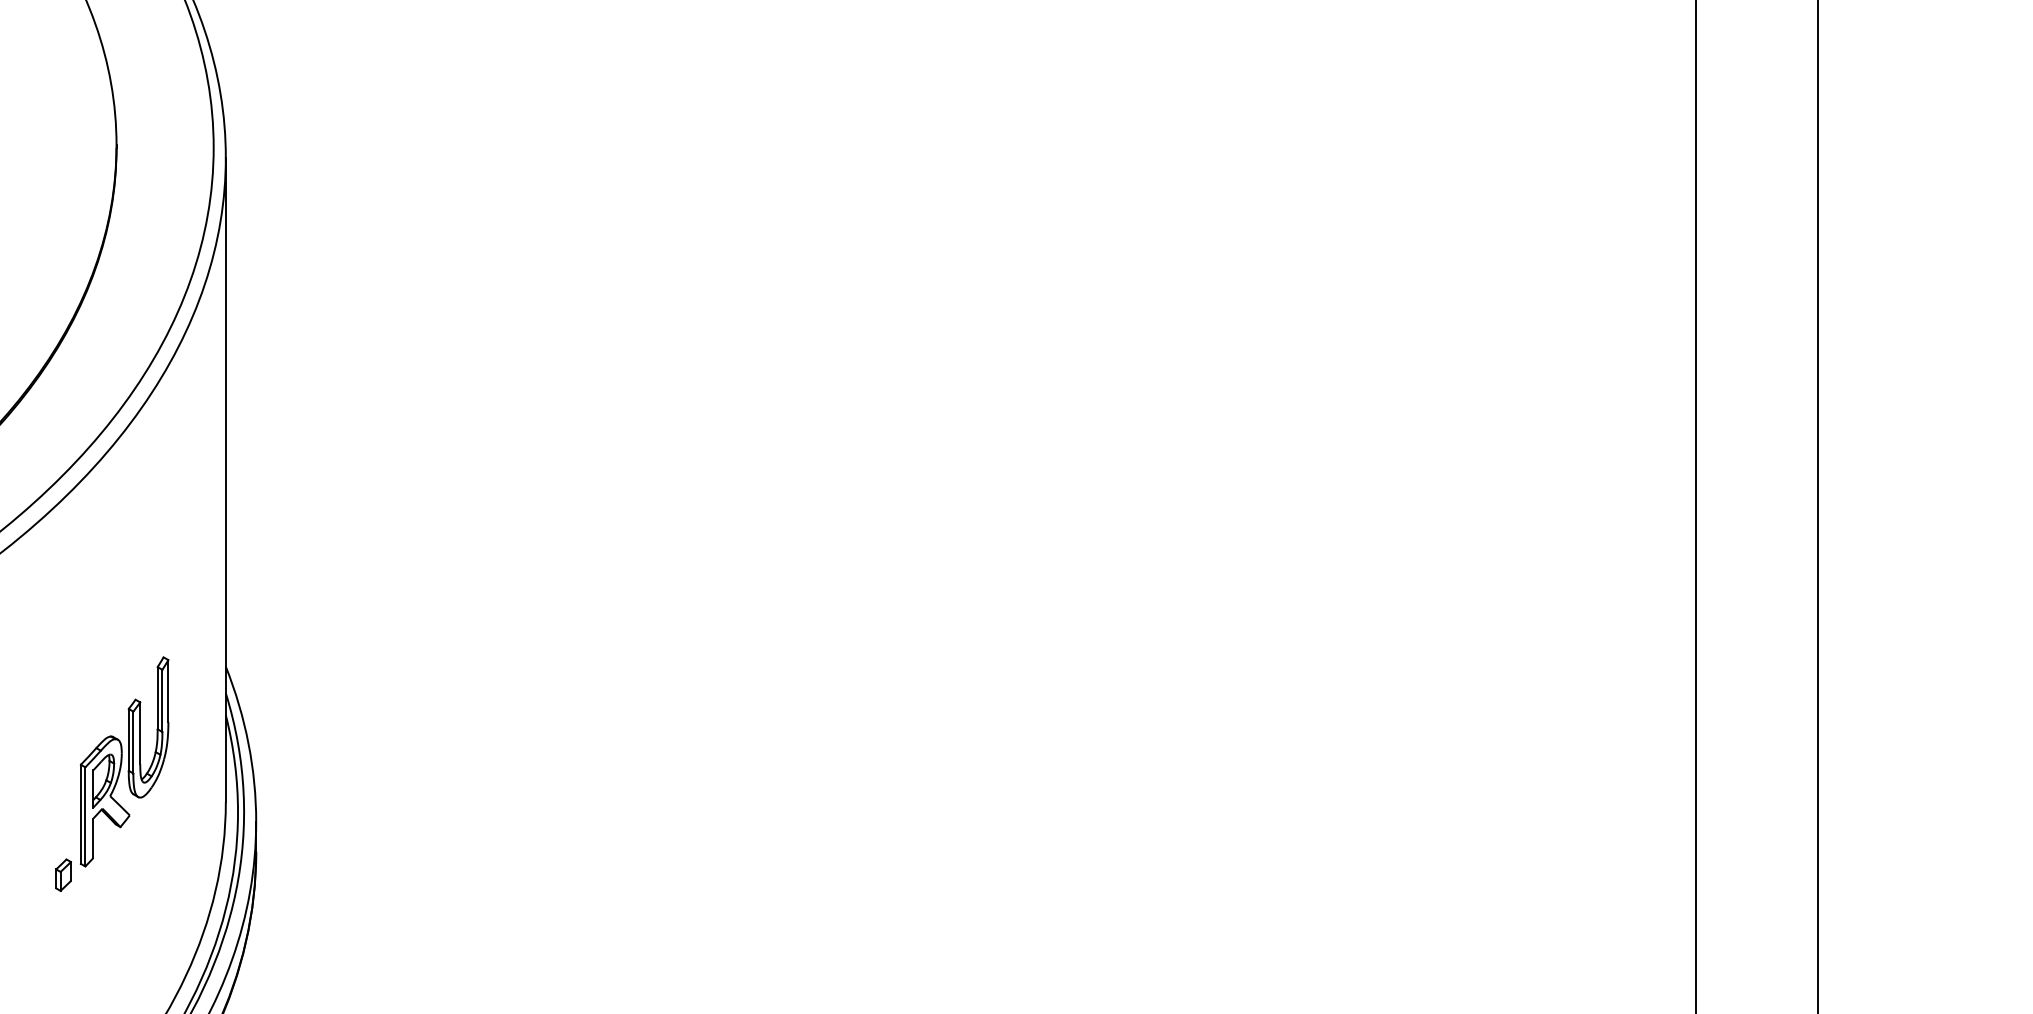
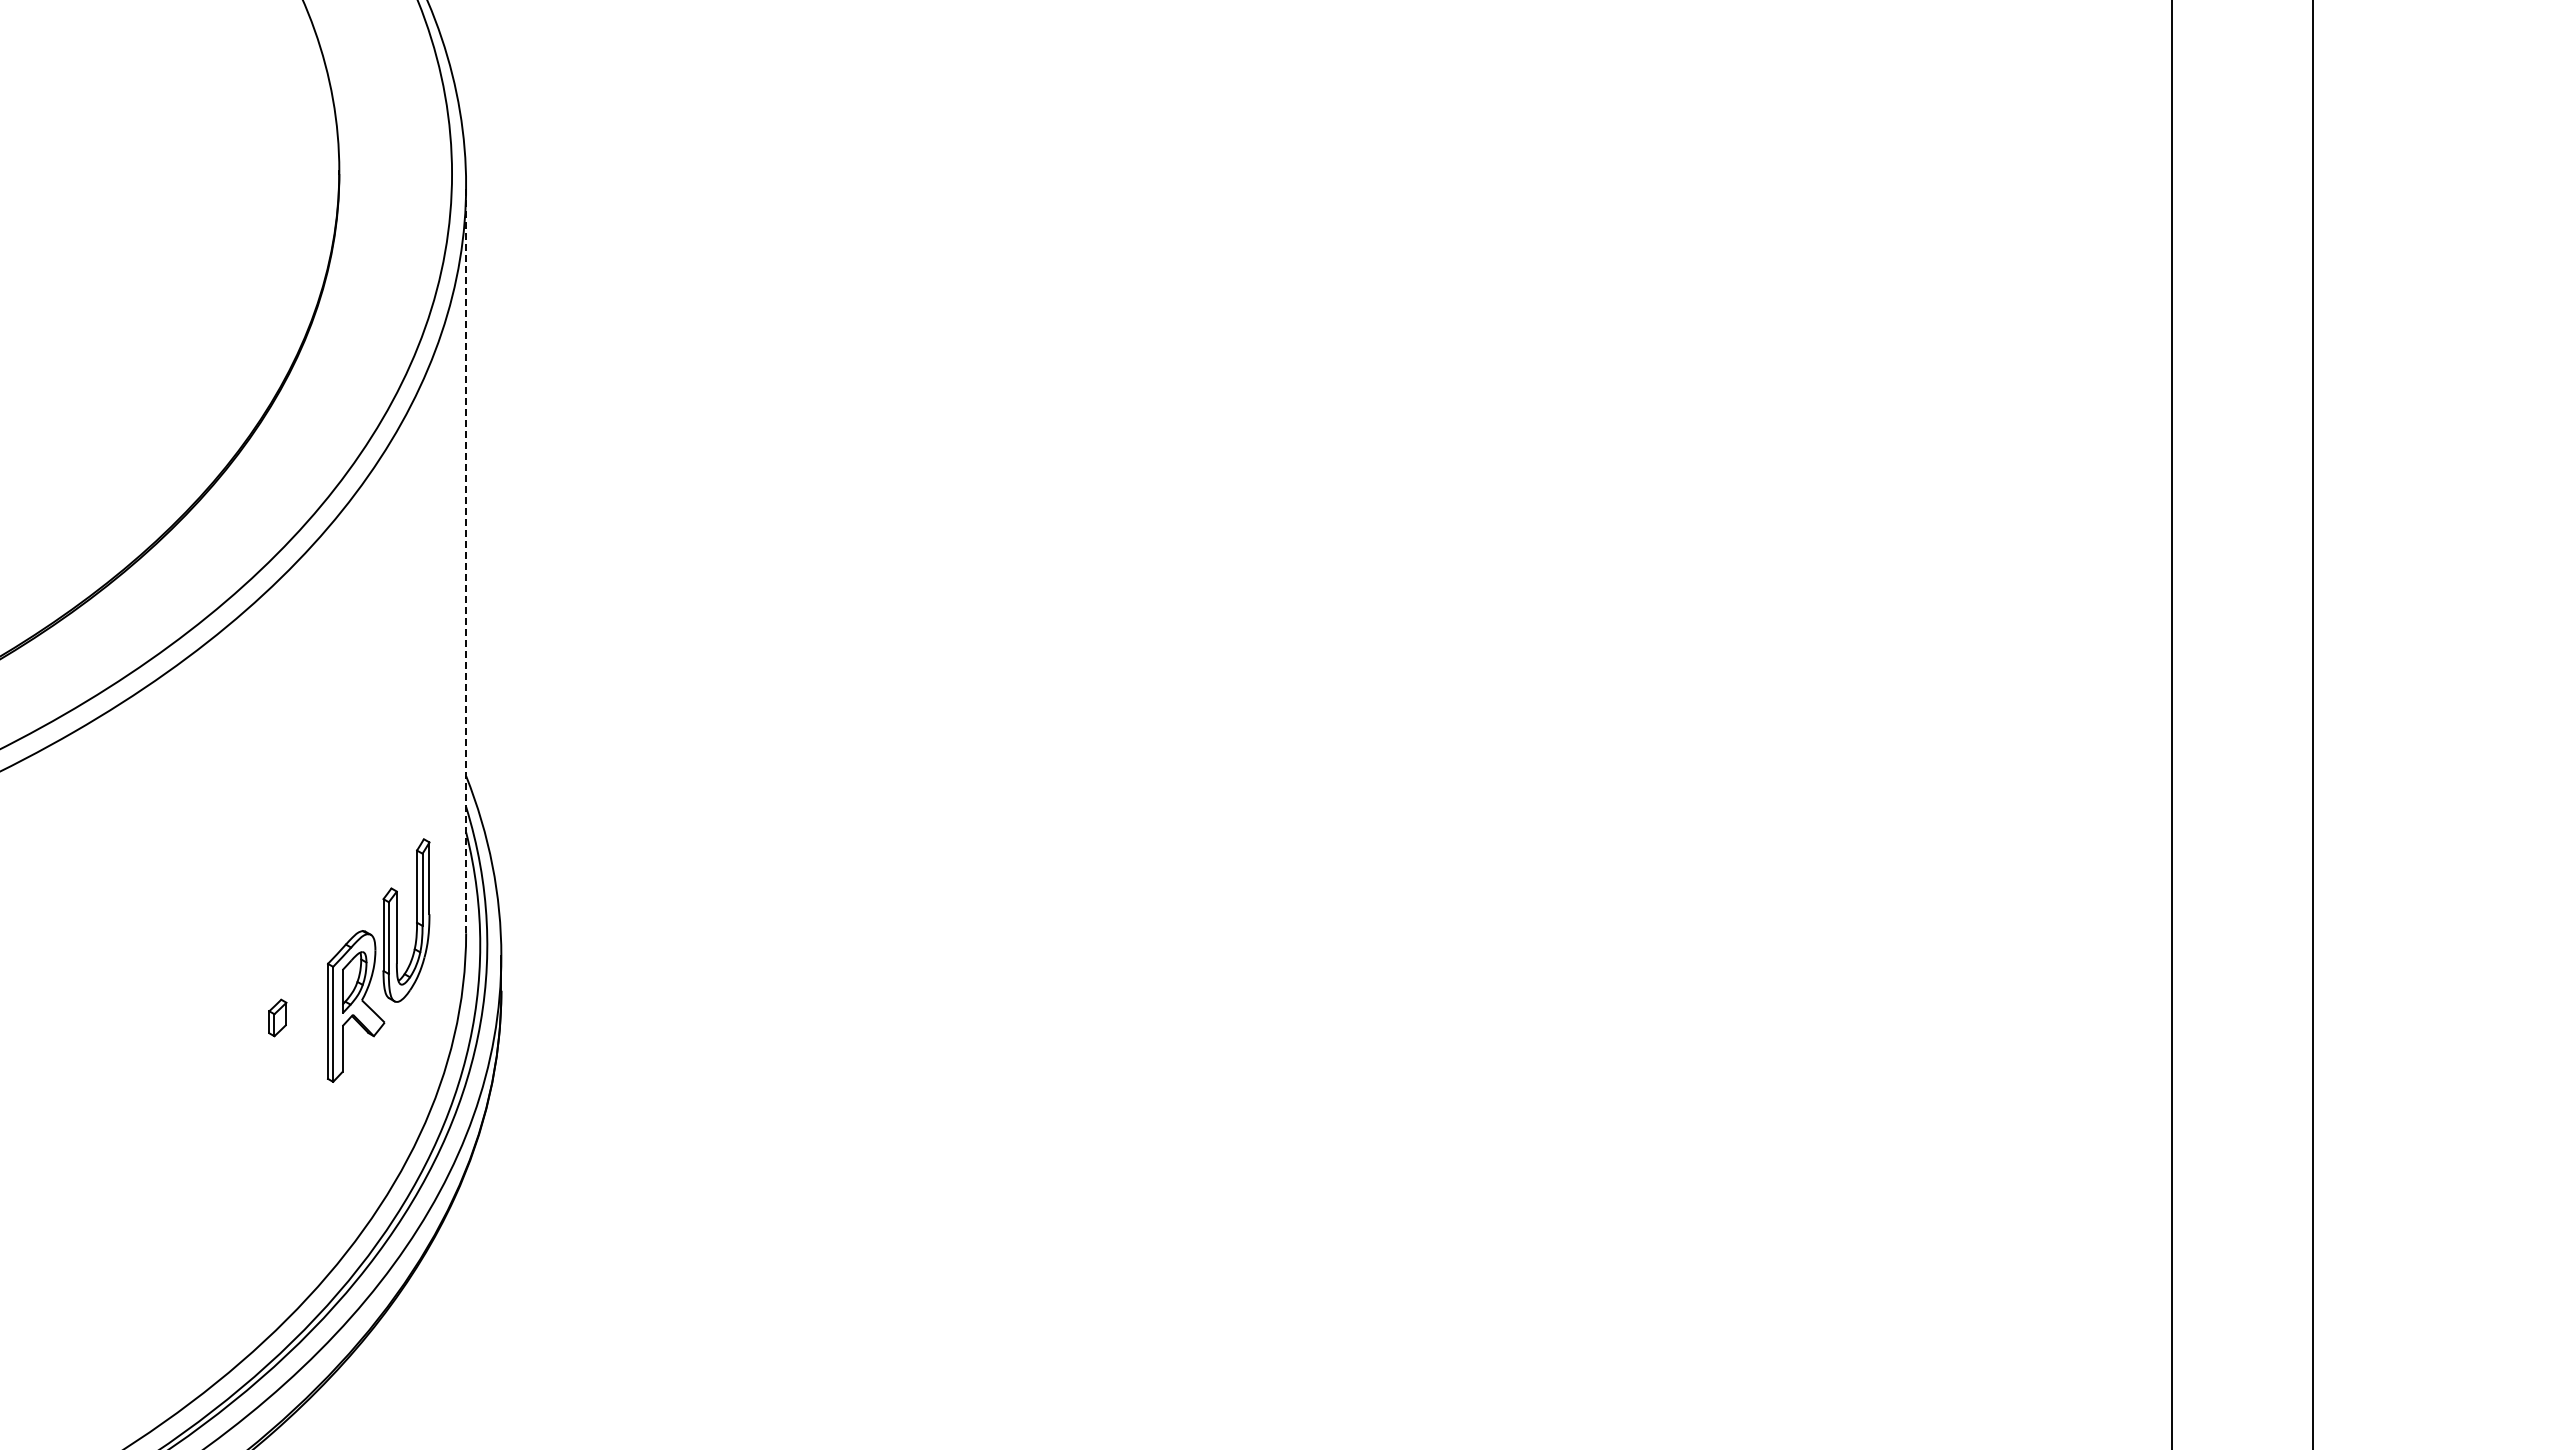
line: (226, 480) -> (466, 559), solid -> dashed
part: (124, 761) -> (378, 960), moved

